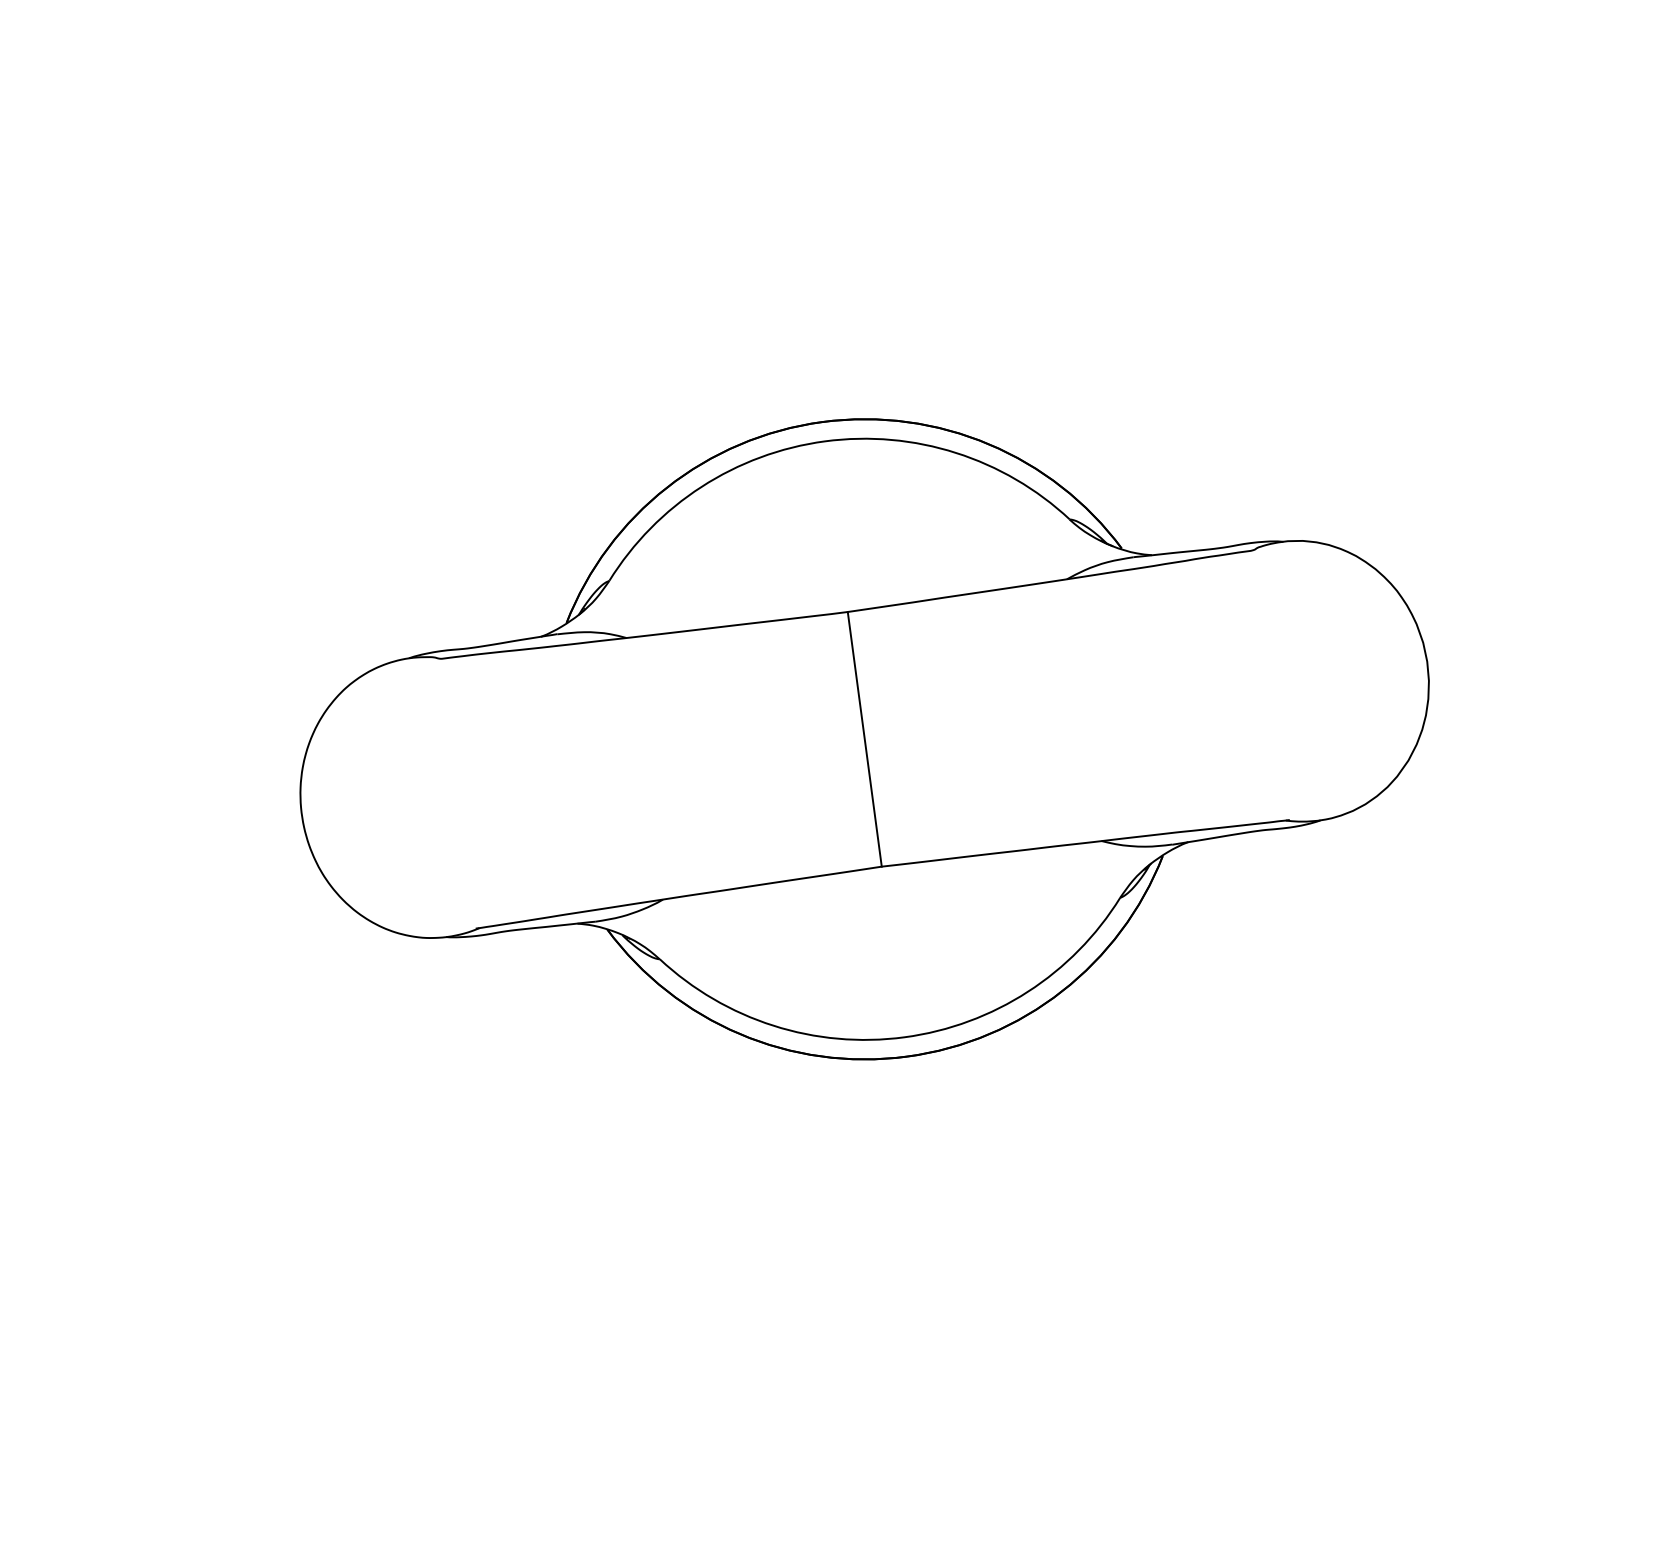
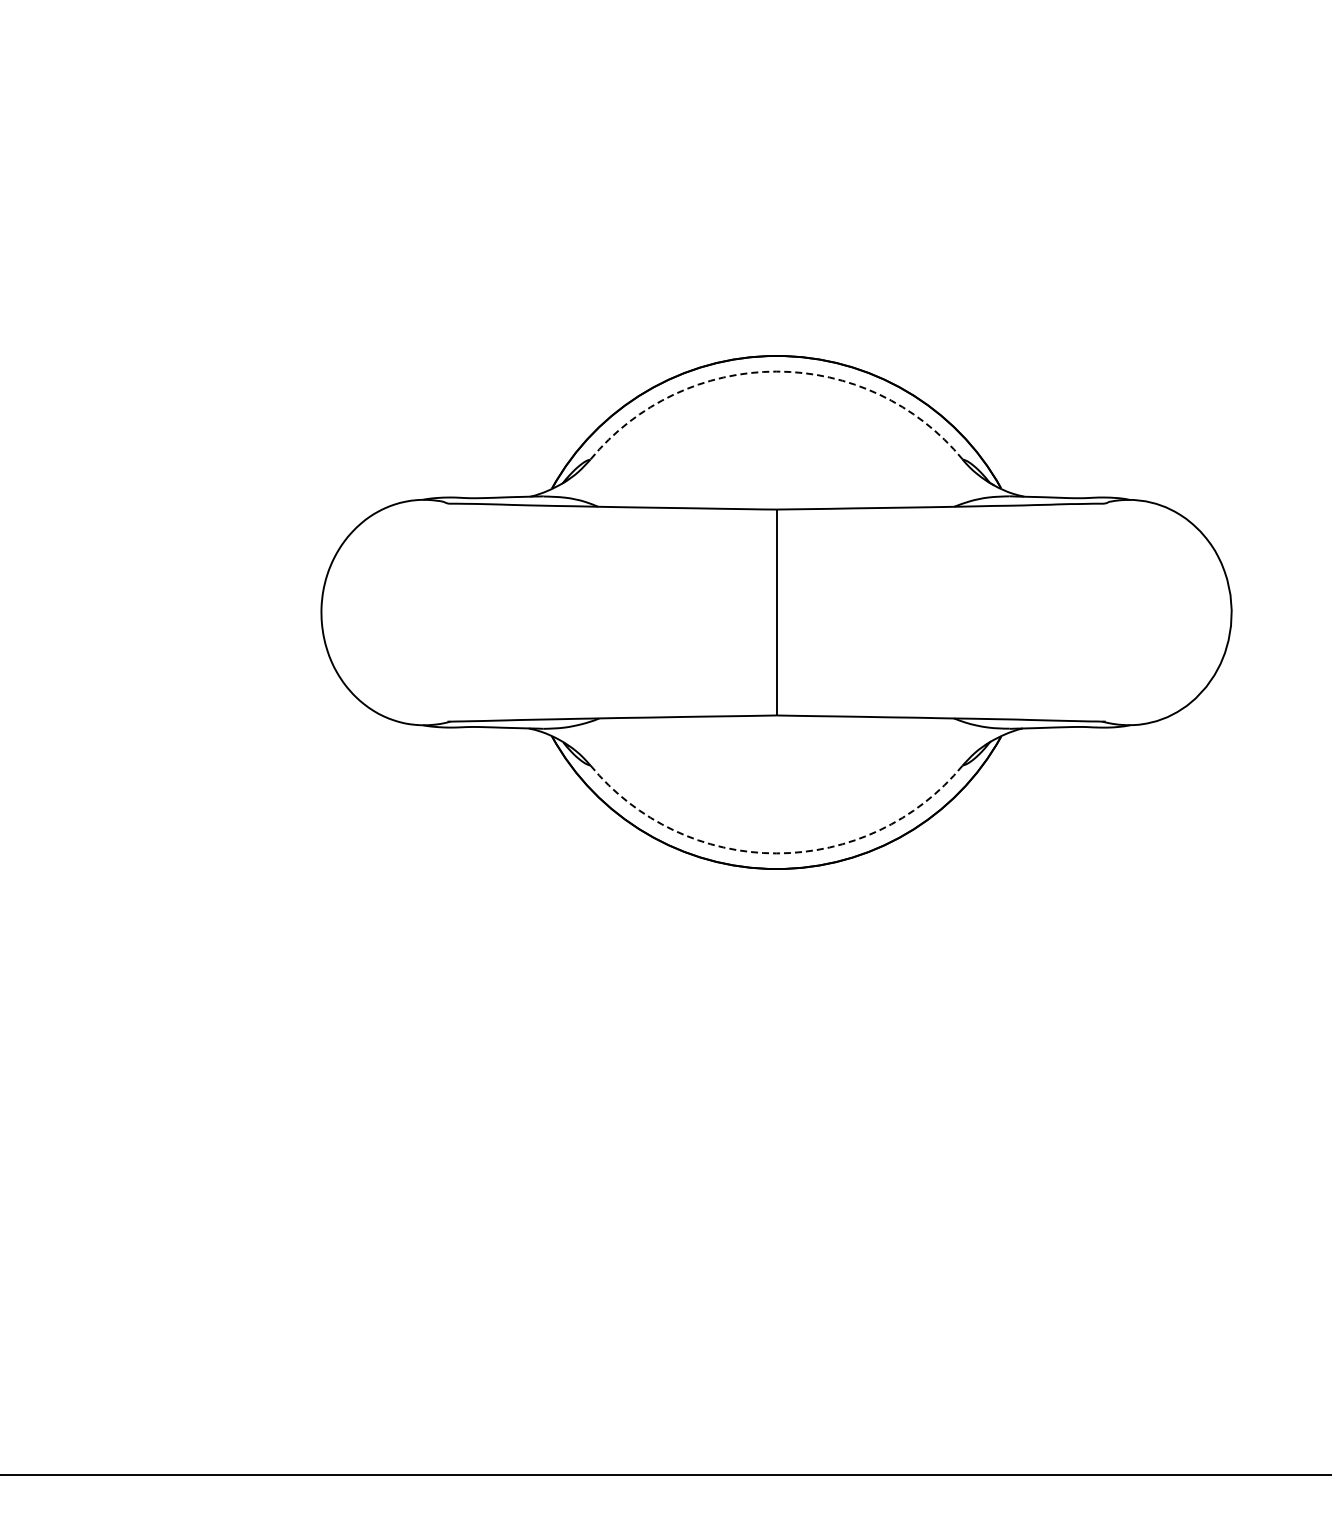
arc: (824, 441) -> (776, 371), solid -> dashed
arc: (904, 1037) -> (776, 853), solid -> dashed

